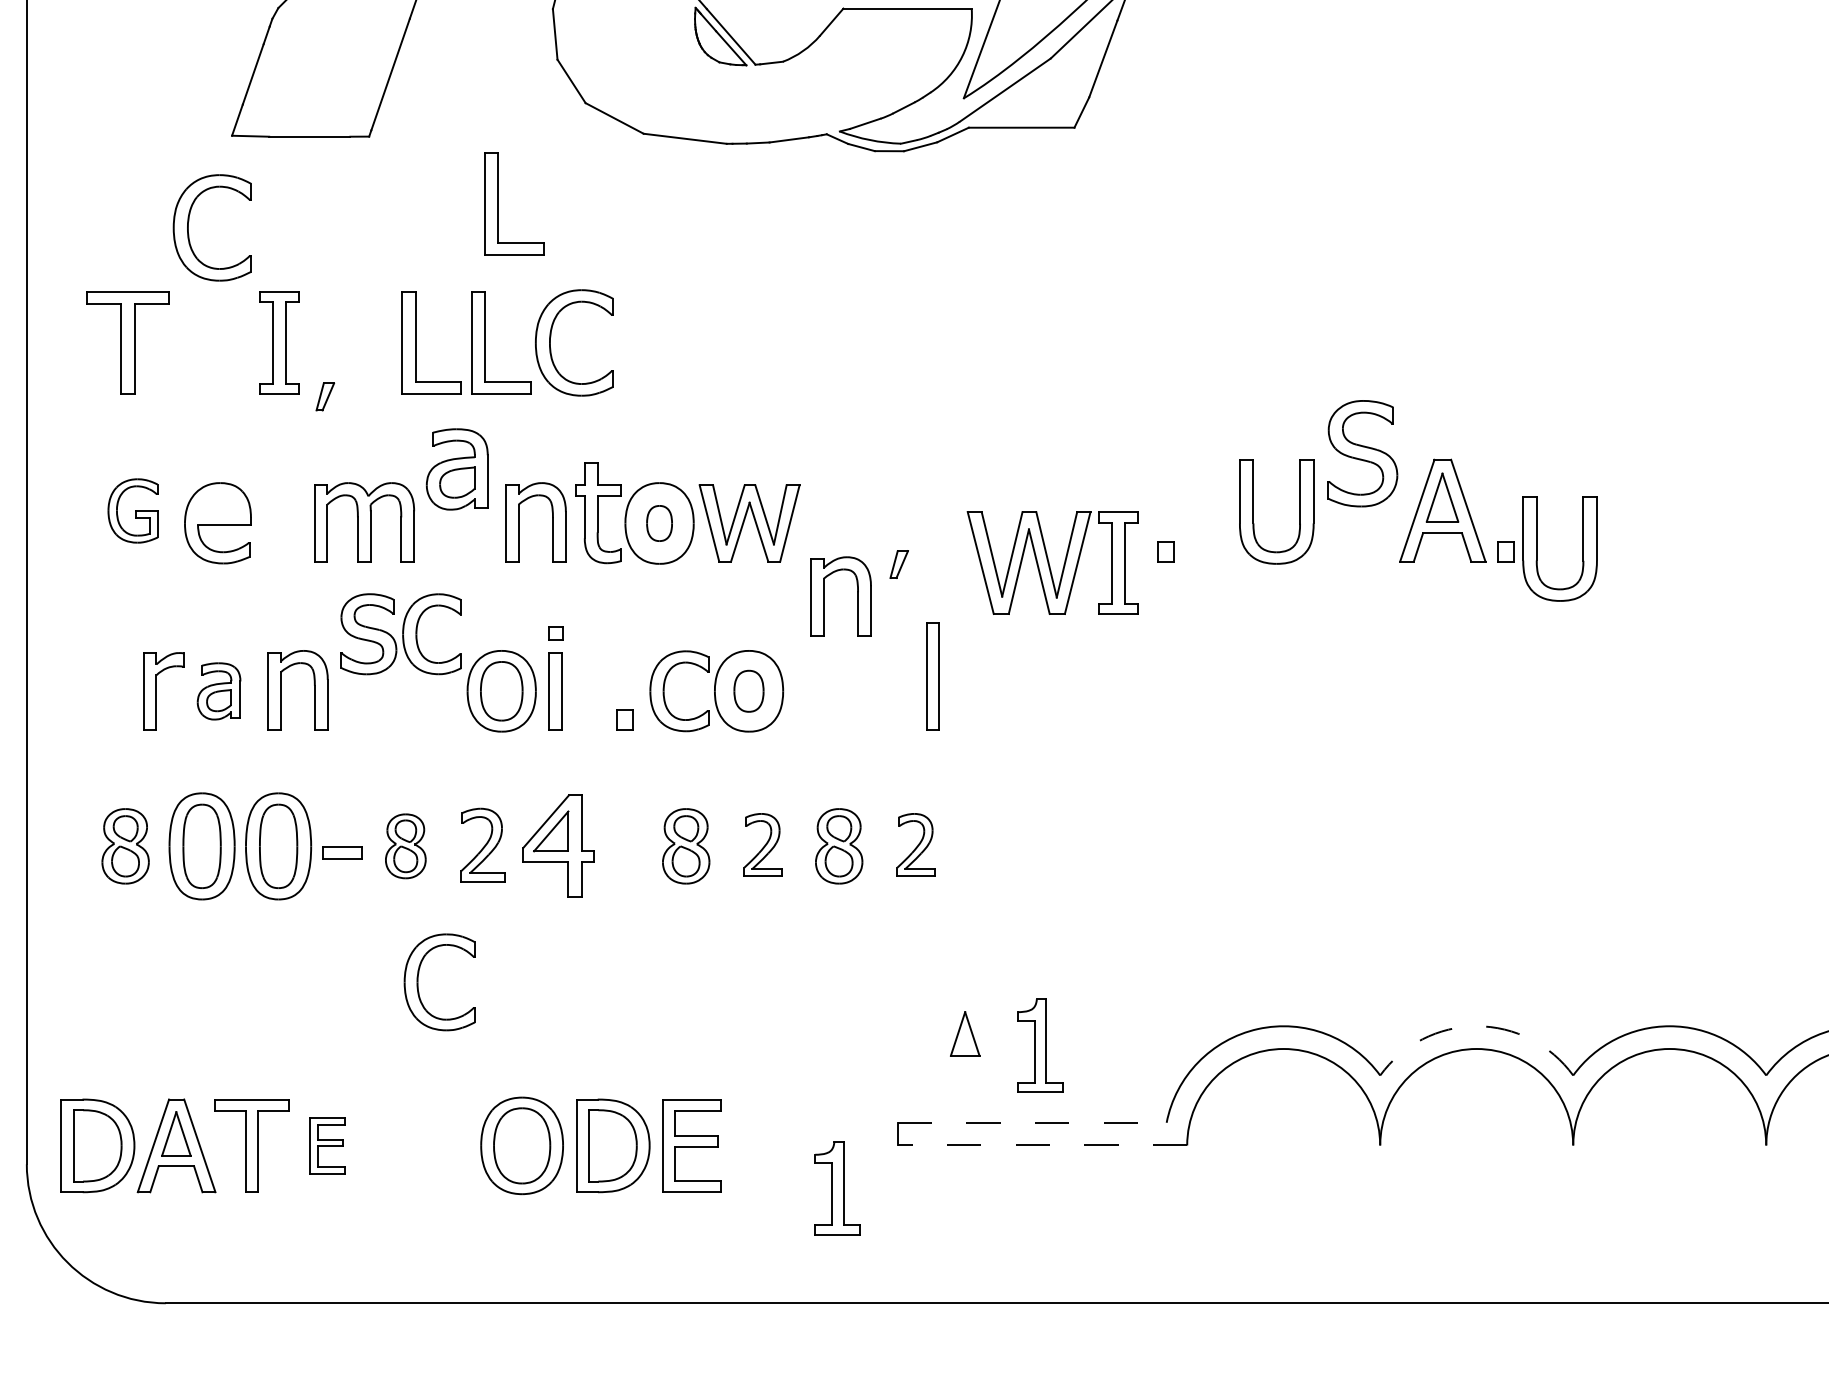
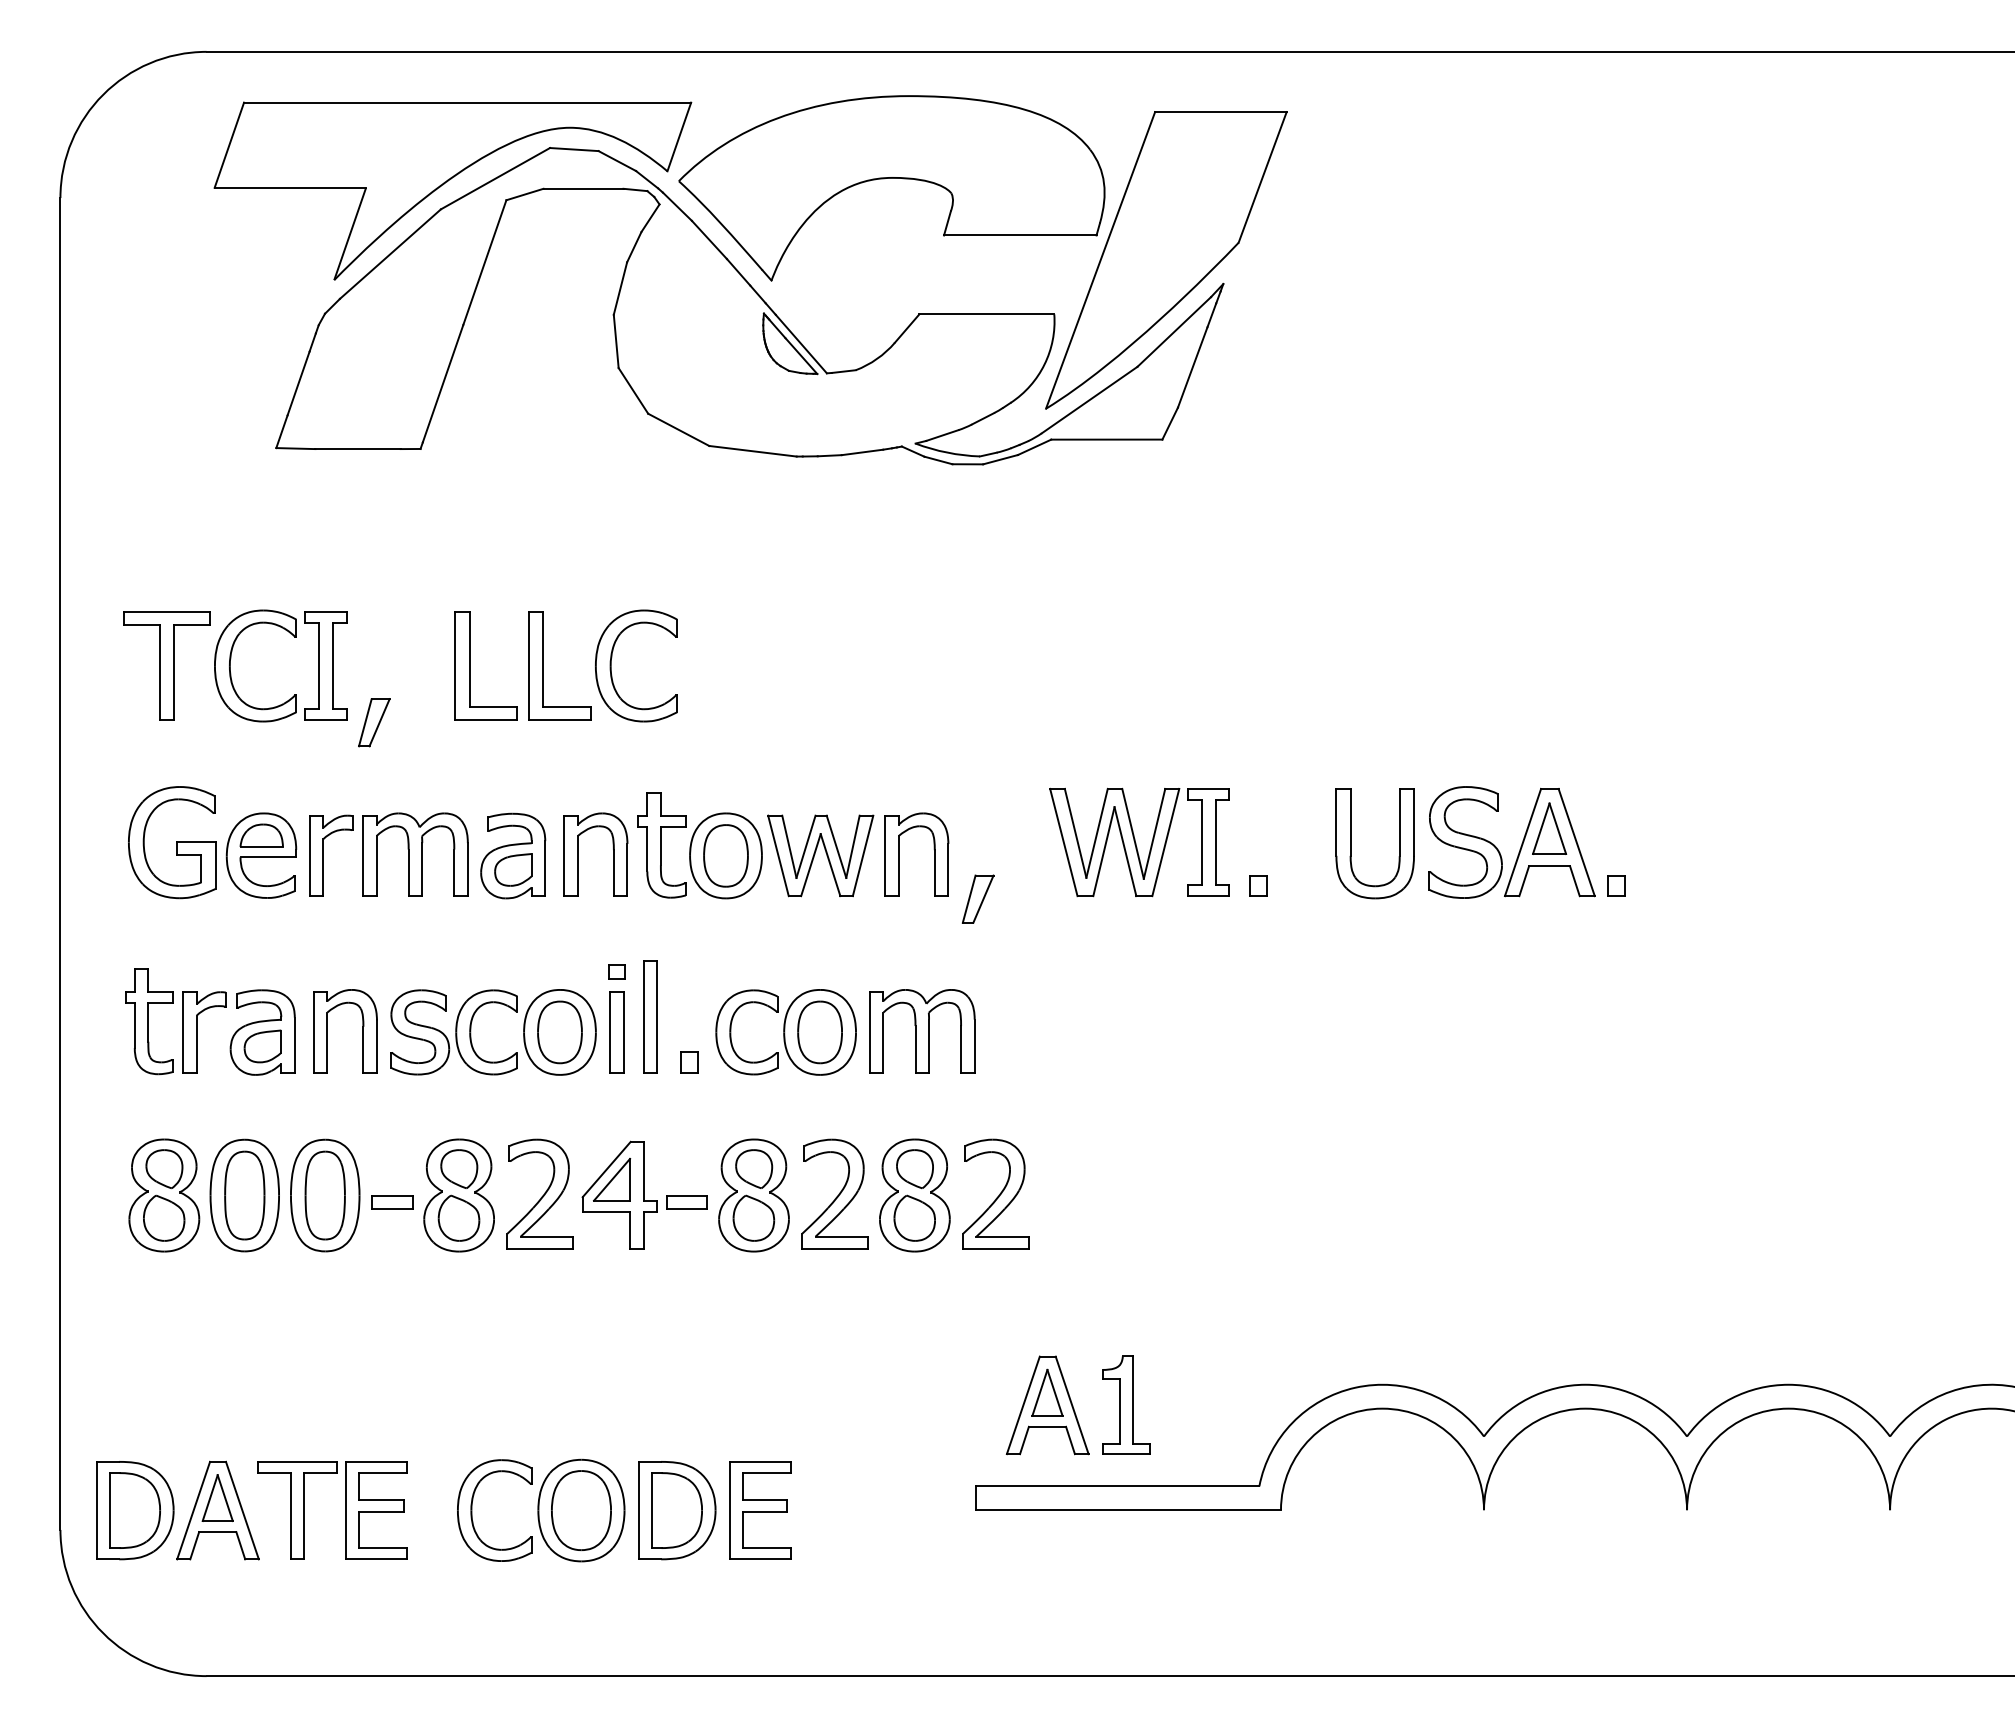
part: (499, 203) -> (557, 519), removed
part: (189, 220) -> (231, 658), moved
part: (325, 396) -> (374, 722), size x1.67
part: (1362, 453) -> (1465, 842), moved
part: (457, 468) -> (513, 855), moved
part: (217, 504) -> (261, 835), added
part: (133, 510) -> (172, 842), size x1.67
part: (276, 523) -> (323, 855), added
part: (659, 523) -> (725, 855), size x1.67
part: (1537, 548) -> (1649, 882), removed
part: (898, 563) -> (977, 898), size x1.67
part: (1052, 563) -> (1139, 842), moved
part: (824, 596) -> (899, 854), moved
part: (400, 634) -> (453, 1032), moved
part: (932, 676) -> (650, 1016), moved
part: (111, 680) -> (149, 1021), added
part: (846, 690) -> (922, 1031), added
part: (218, 691) -> (262, 1032), size x1.43
part: (748, 691) -> (819, 1032), size x1.43
part: (482, 844) -> (539, 1193), size x1.43
part: (762, 844) -> (834, 1193), size x1.67
part: (915, 844) -> (995, 1193), size x1.67
part: (125, 846) -> (164, 1195), size x1.43
part: (405, 846) -> (458, 1195), size x1.67
part: (685, 846) -> (753, 1195), size x1.43
part: (838, 846) -> (914, 1195), size x1.43
part: (622, 852) -> (686, 1202), added
part: (418, 982) -> (472, 1510), moved
arc: (1476, 1026) -> (1585, 1384), dashed -> solid
part: (965, 1045) -> (1047, 1405), added
line: (1032, 1122) -> (1118, 1486), dashed -> solid
part: (327, 1145) -> (376, 1510), size x1.67
line: (1042, 1145) -> (1128, 1510), dashed -> solid
part: (837, 1187) -> (913, 1554), removed

